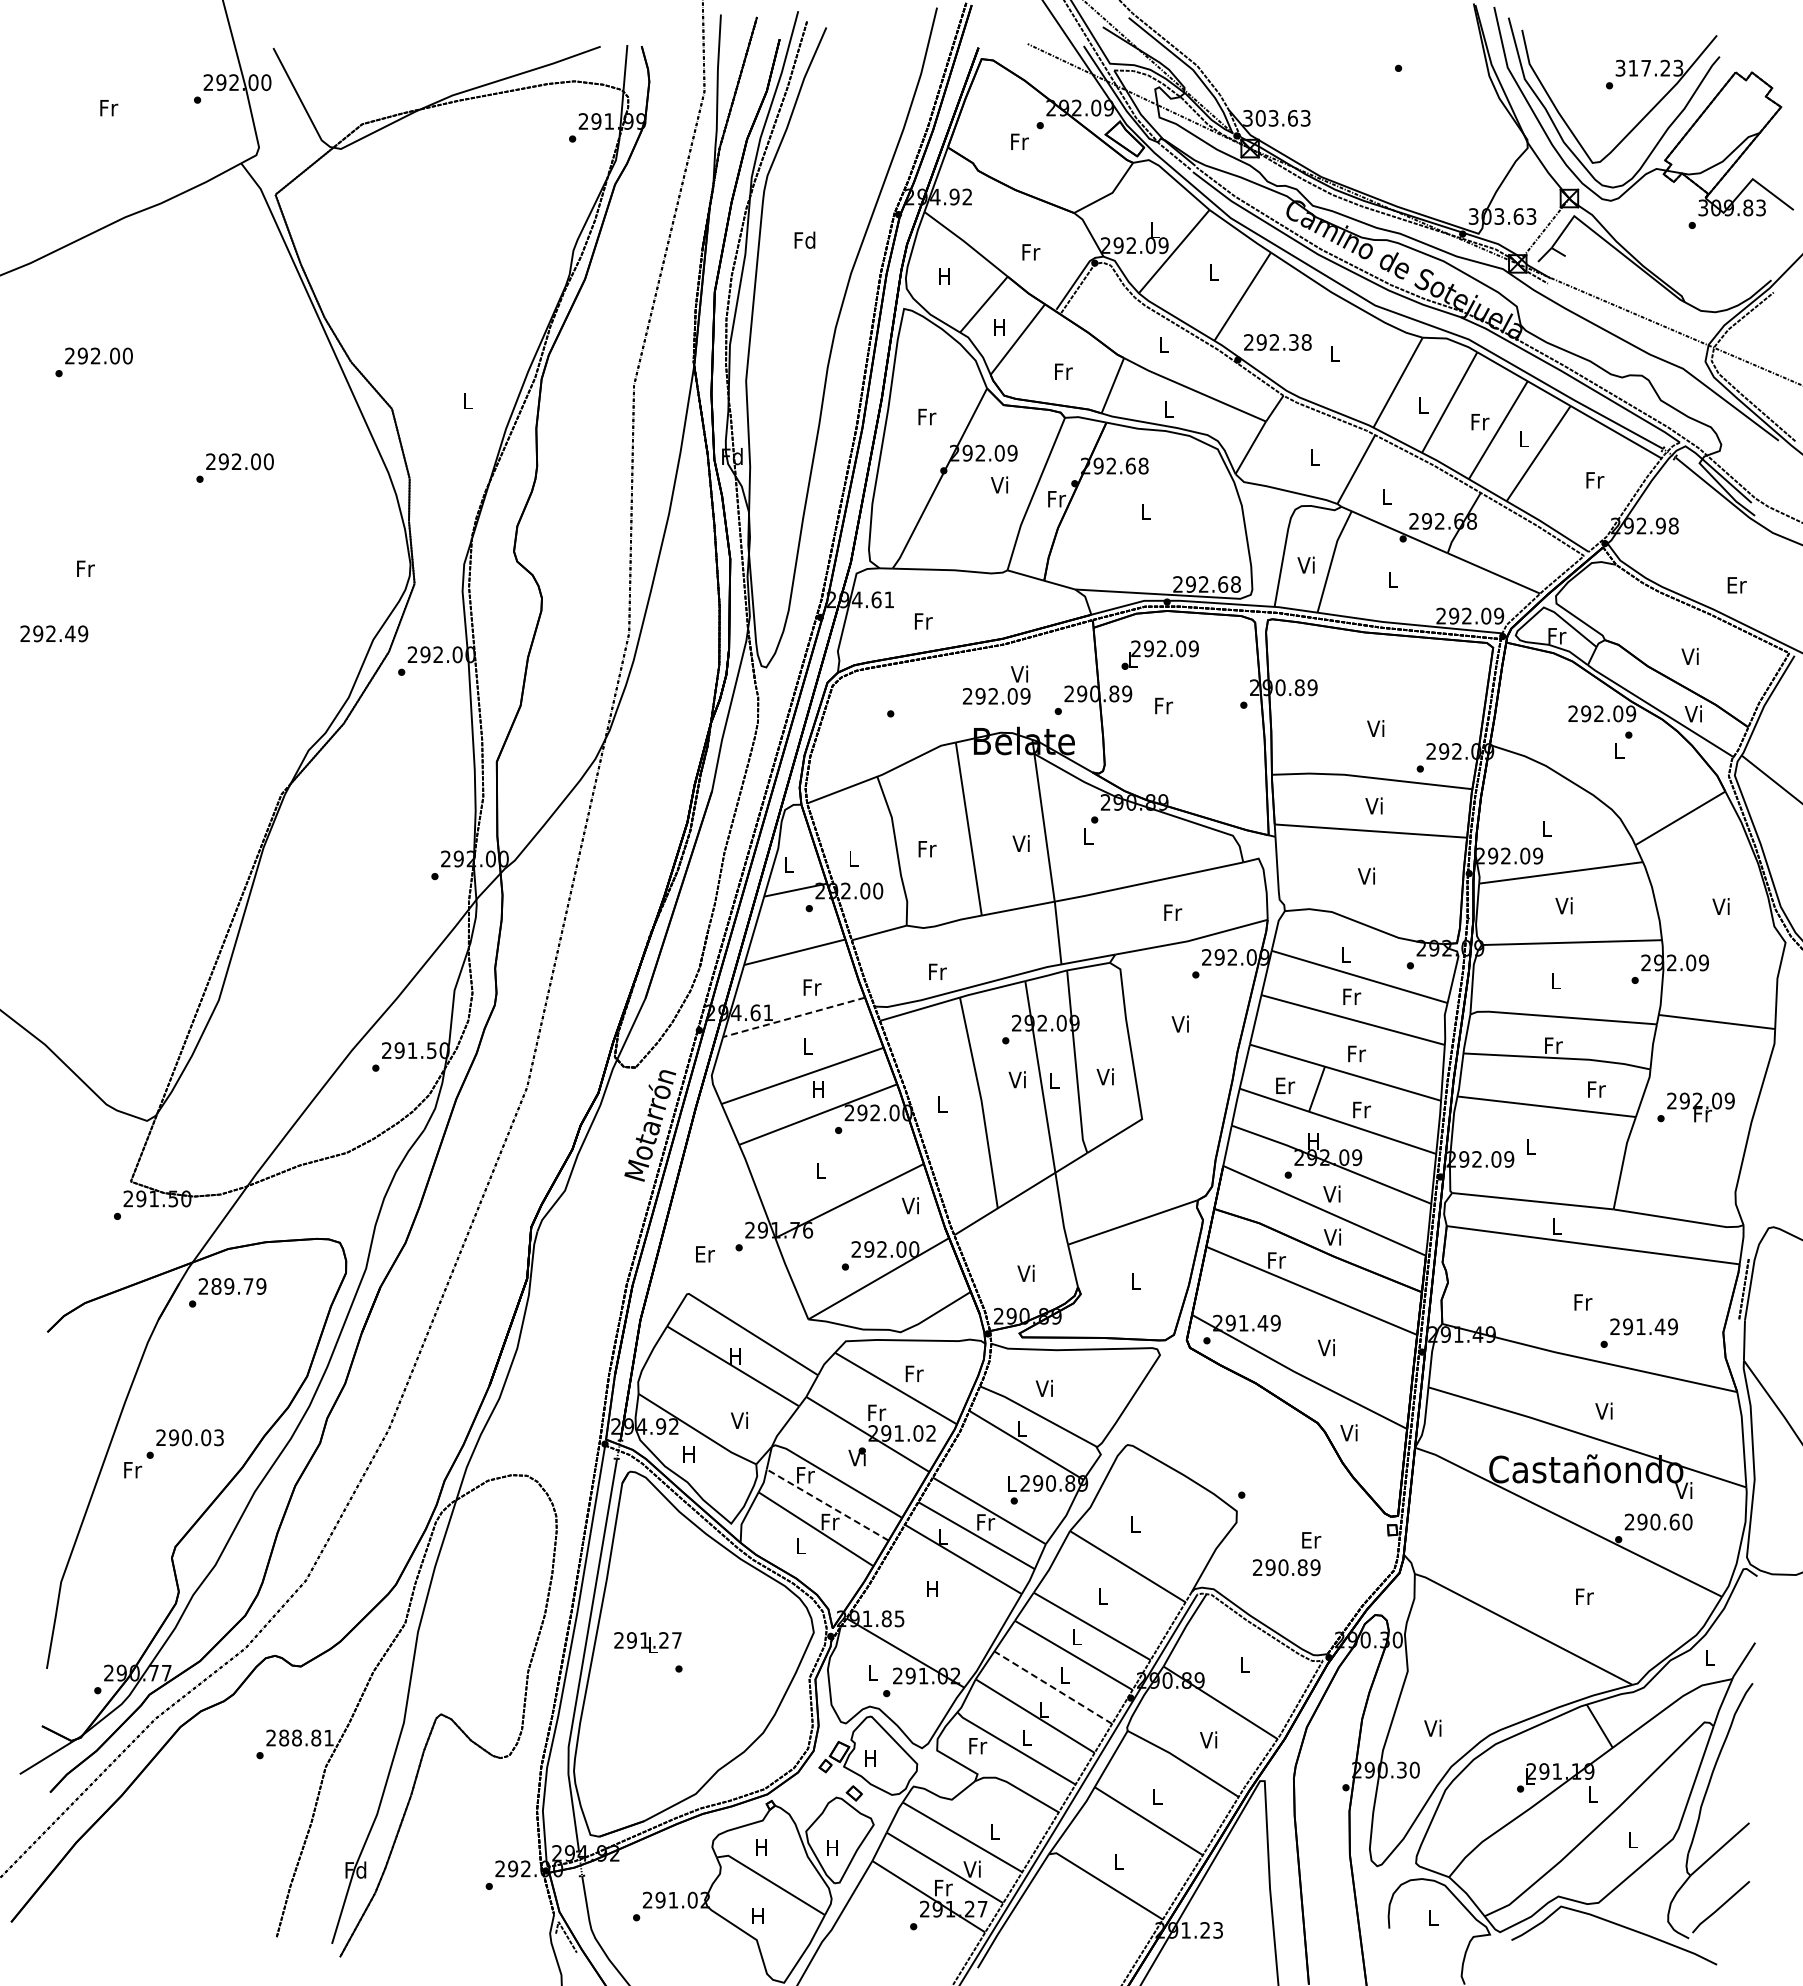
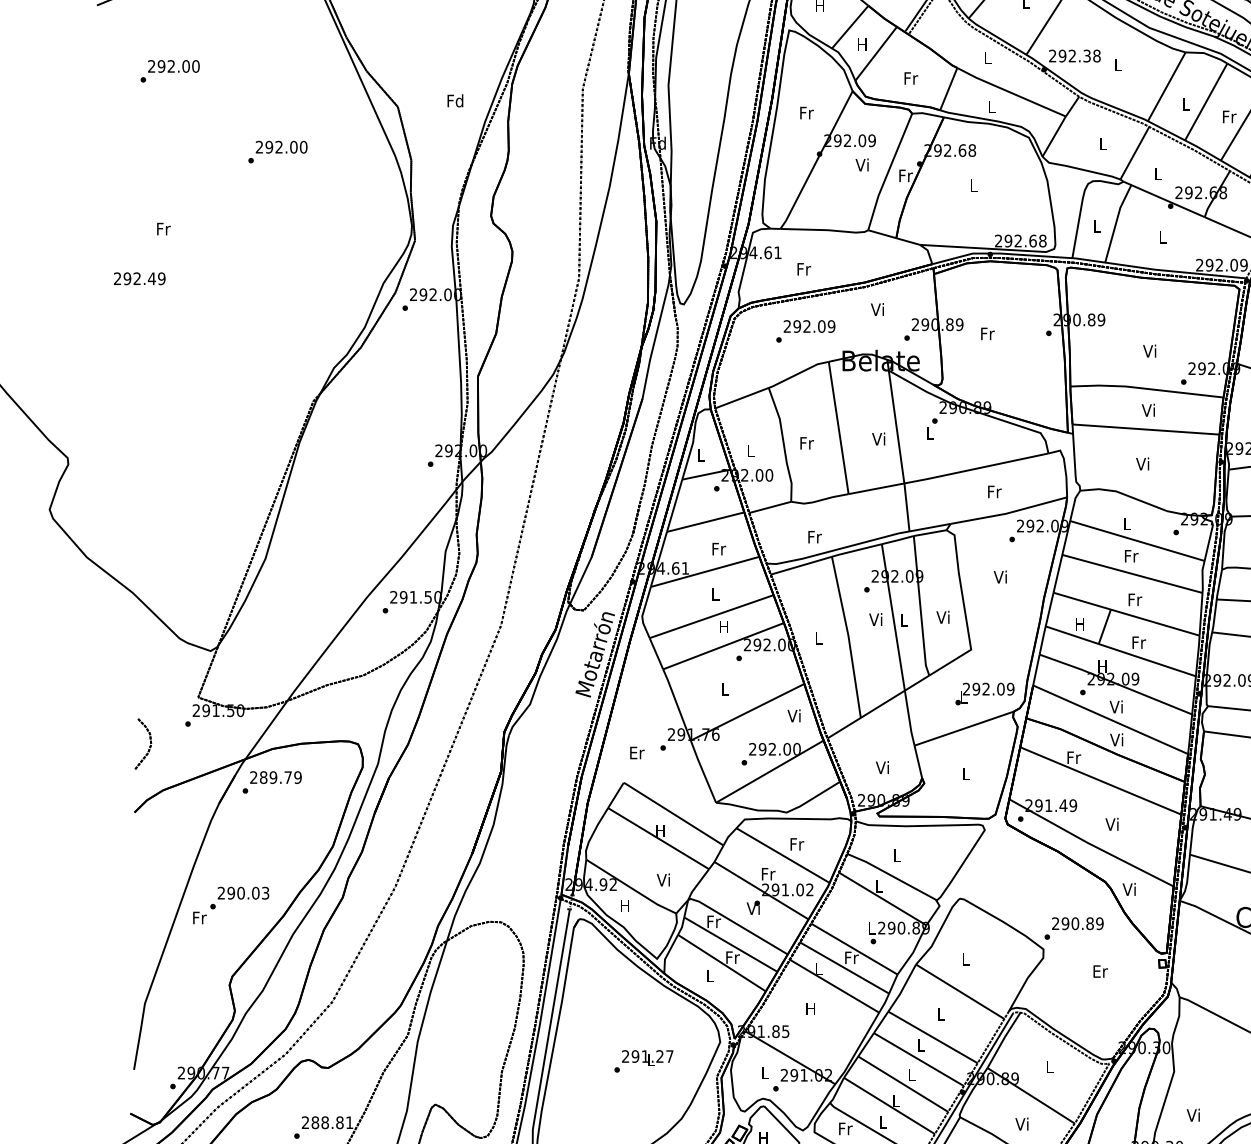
text: (467, 400) -> (455, 100), L -> Fd
text: (1305, 564) -> (1096, 225), Vi -> L
text: (1159, 654) -> (984, 693), moved
text: (996, 696) -> (809, 326), moved
line: (794, 1017) -> (705, 572), dashed -> solid
text: (1285, 1085) -> (1080, 623), Er -> H
part: (67, 1244) -> (149, 745), added
text: (1043, 1387) -> (895, 854), Vi -> L
line: (827, 1505) -> (730, 944), dashed -> solid
text: (1286, 1567) -> (1077, 923), moved
text: (647, 1642) -> (647, 1058), moved
line: (1052, 1687) -> (902, 1084), dashed -> solid

